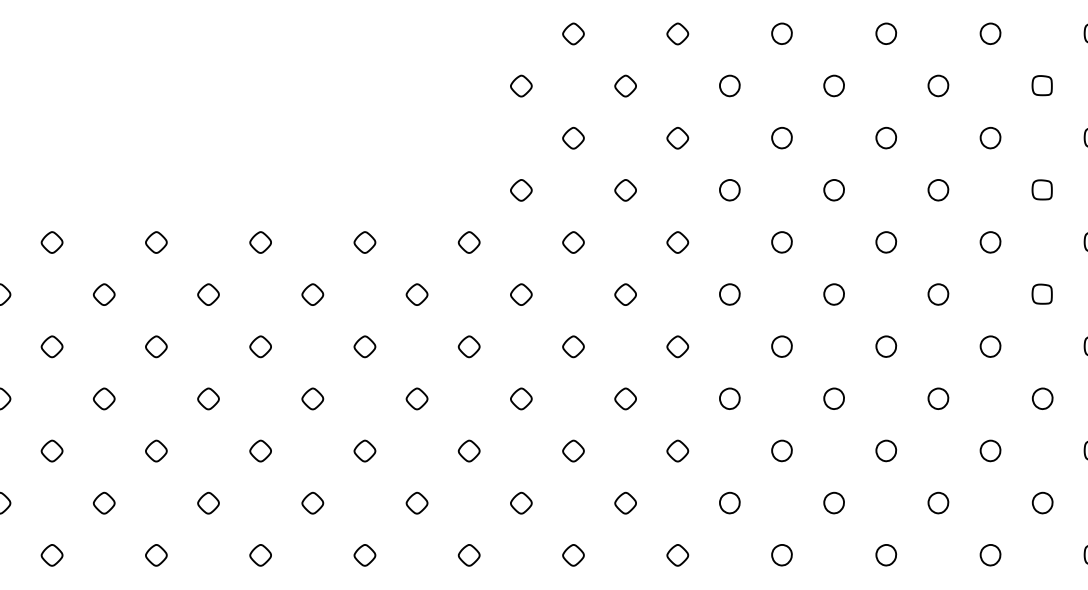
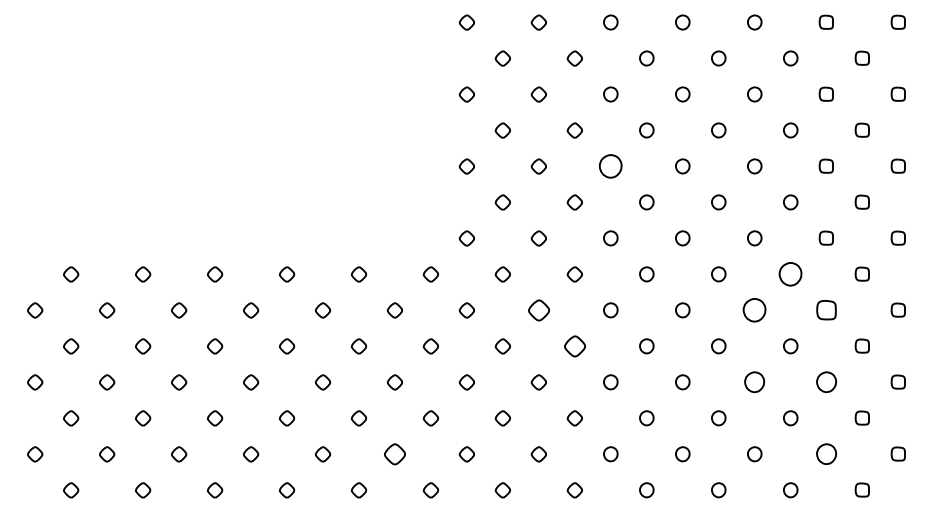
part: (729, 86) -> (610, 166), size x1.6
part: (990, 242) -> (790, 274), size x1.6
part: (1040, 293) -> (825, 309), size x1.4
part: (625, 294) -> (538, 310), size x1.4
part: (938, 294) -> (754, 310), size x1.6
part: (677, 346) -> (574, 346), size x1.4
part: (938, 399) -> (754, 382), size x1.4
part: (1042, 399) -> (826, 382), size x1.4
part: (416, 503) -> (394, 454), size x1.4
part: (1042, 503) -> (826, 454), size x1.4

